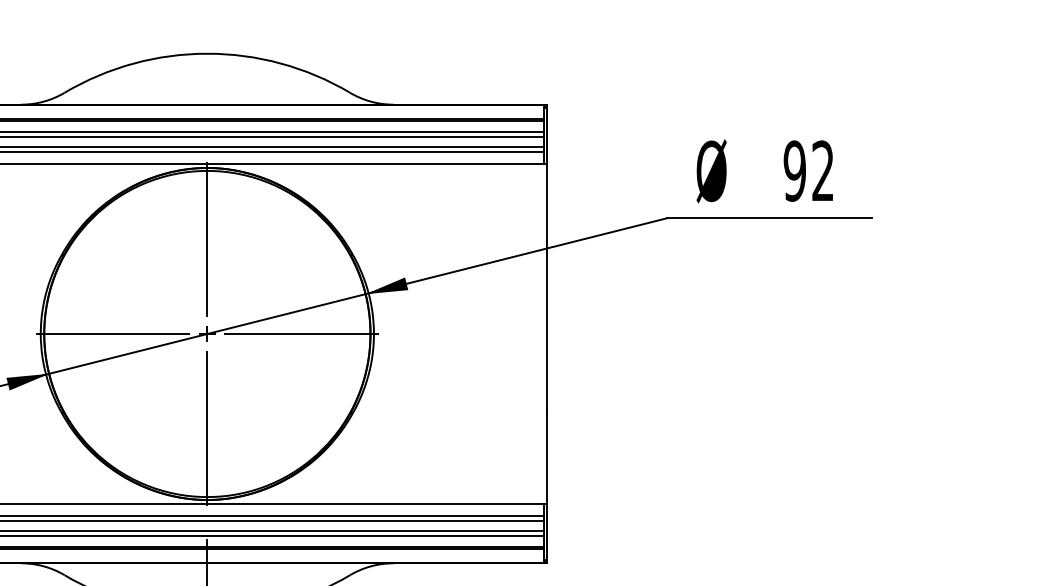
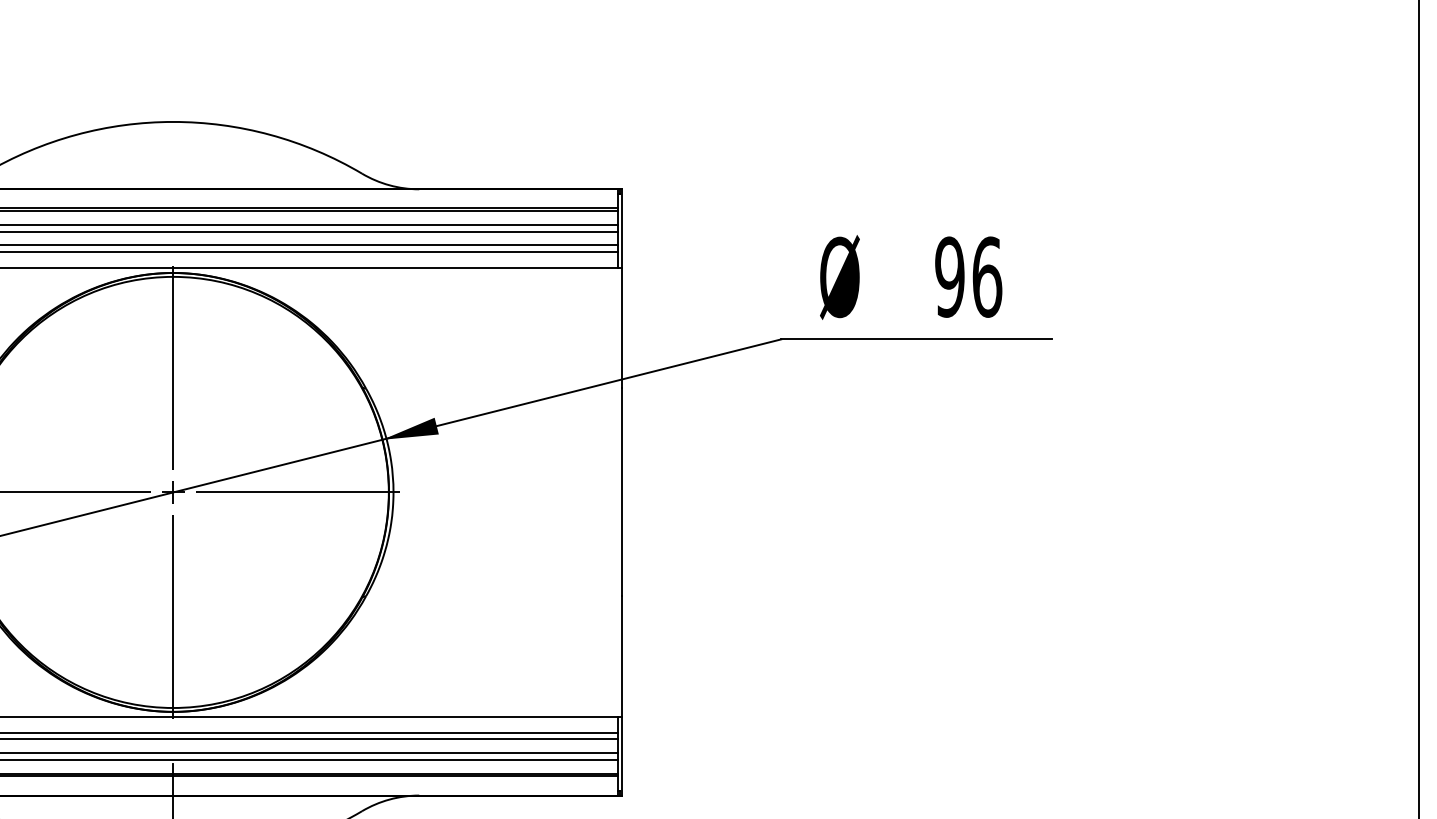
text: (823, 170) -> (987, 276), 92 -> 96

